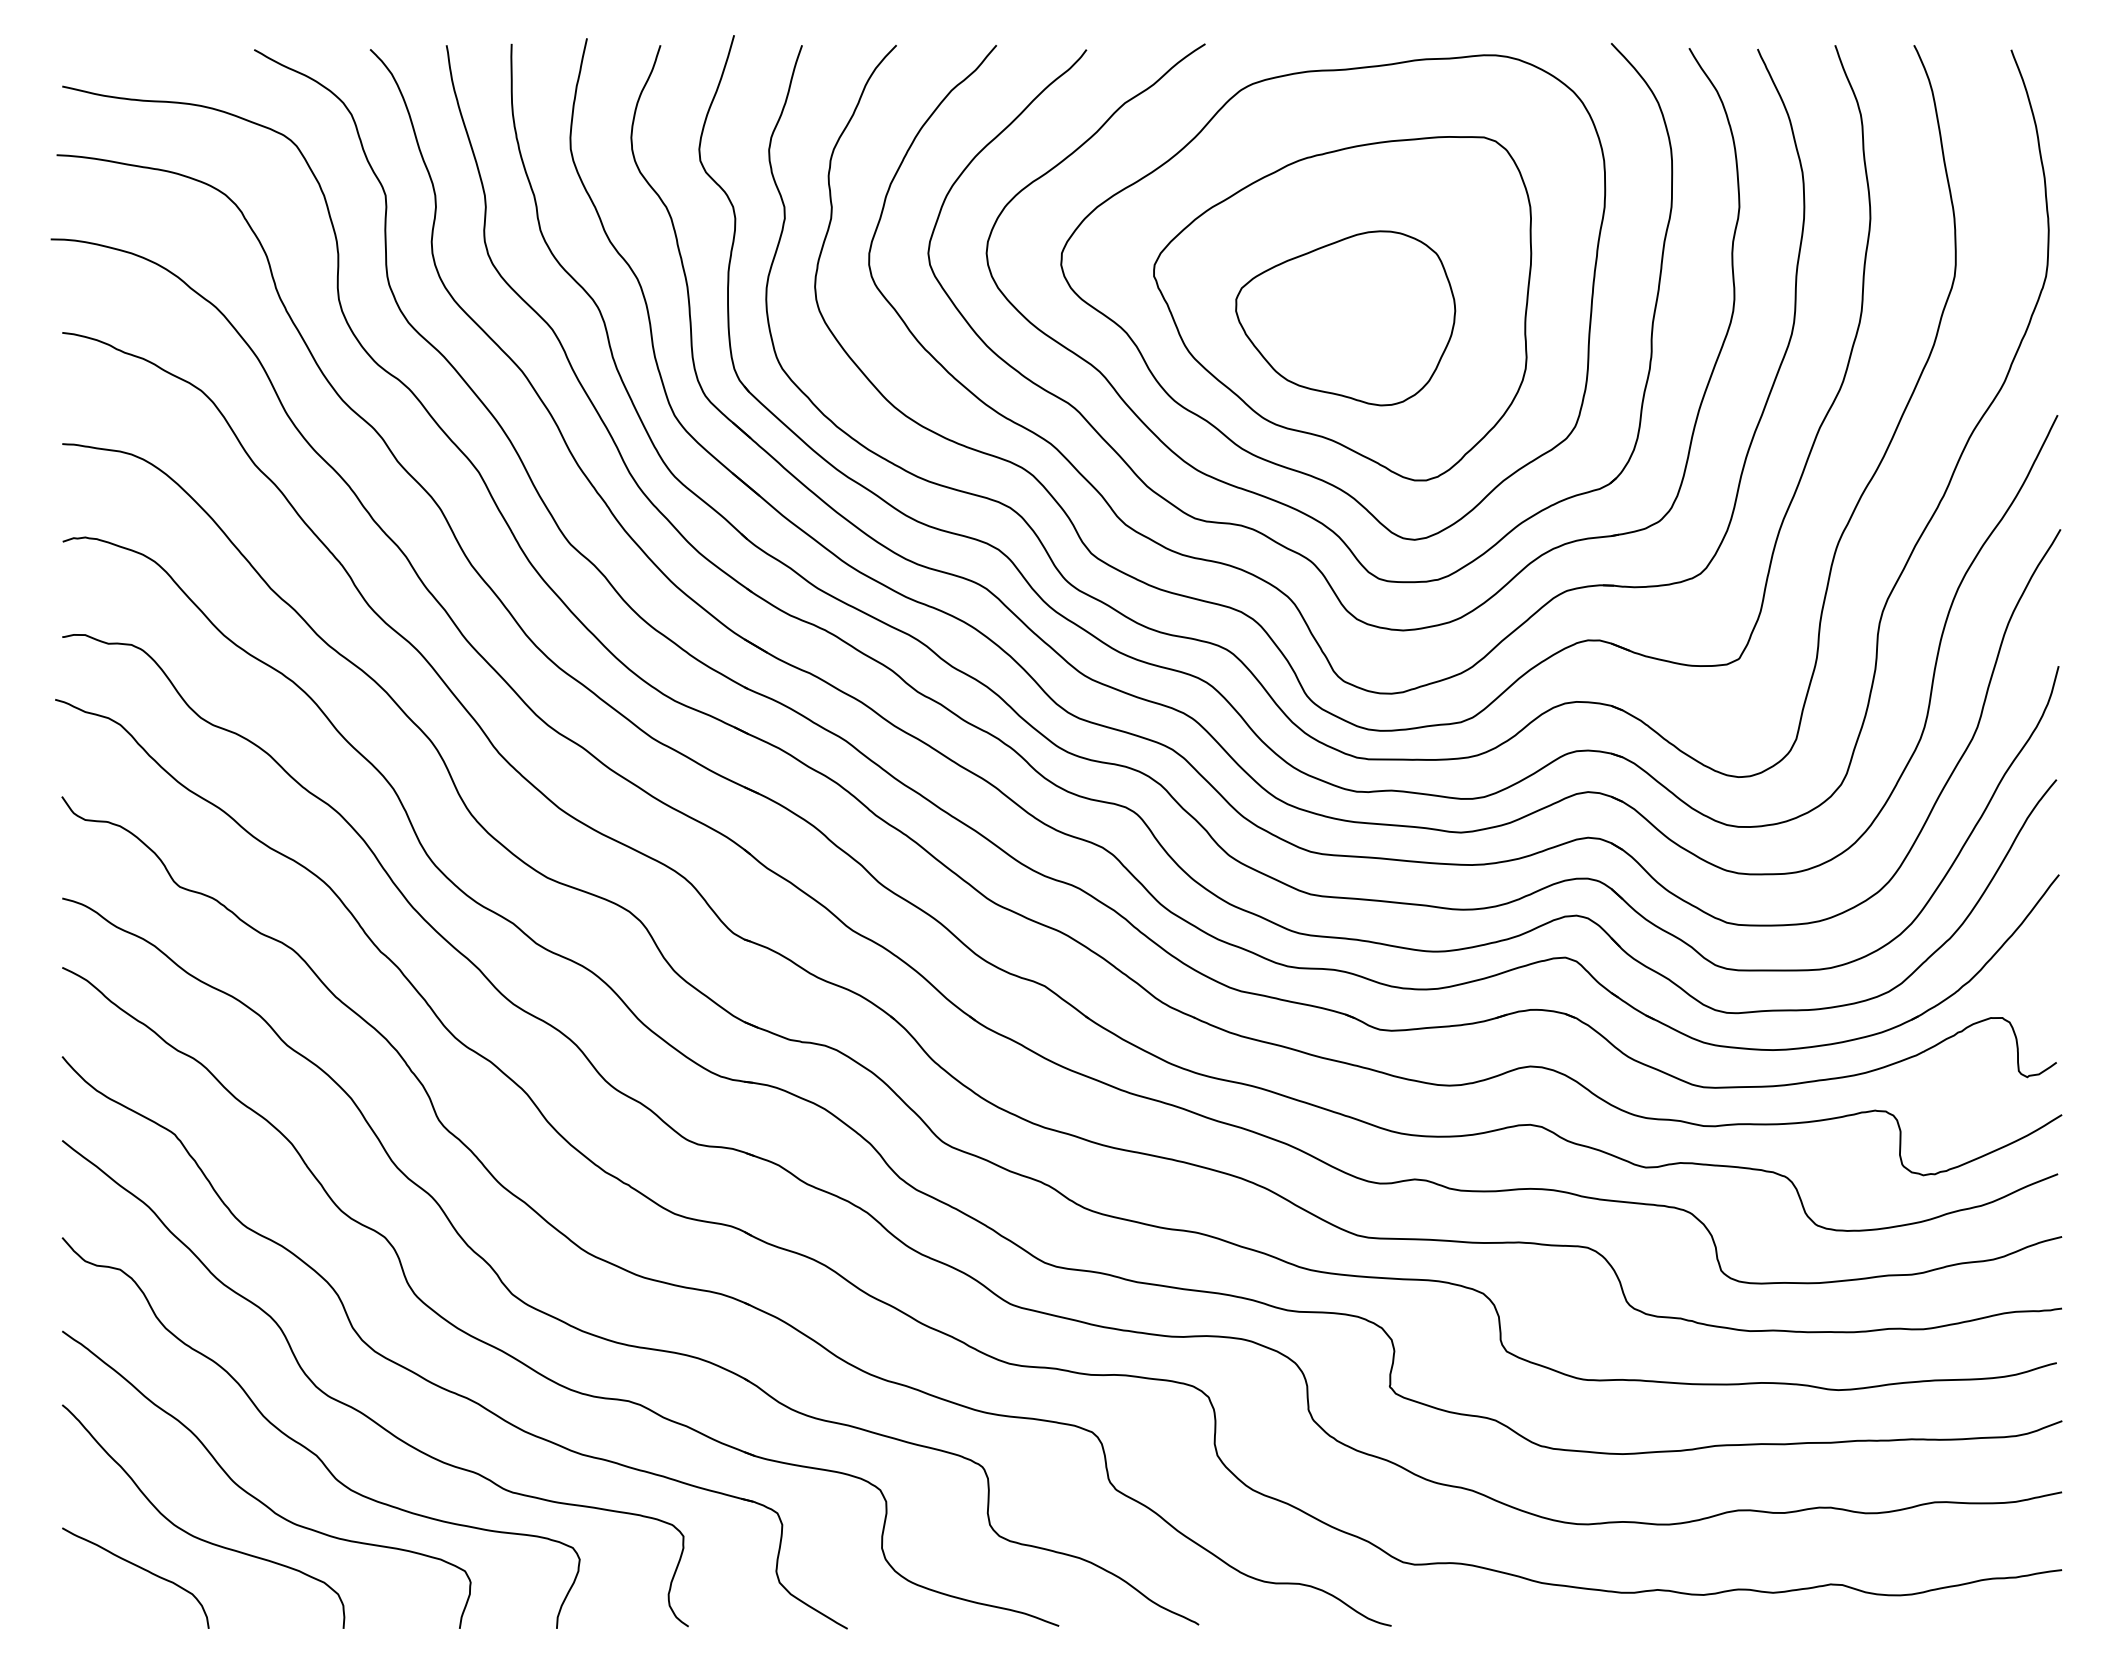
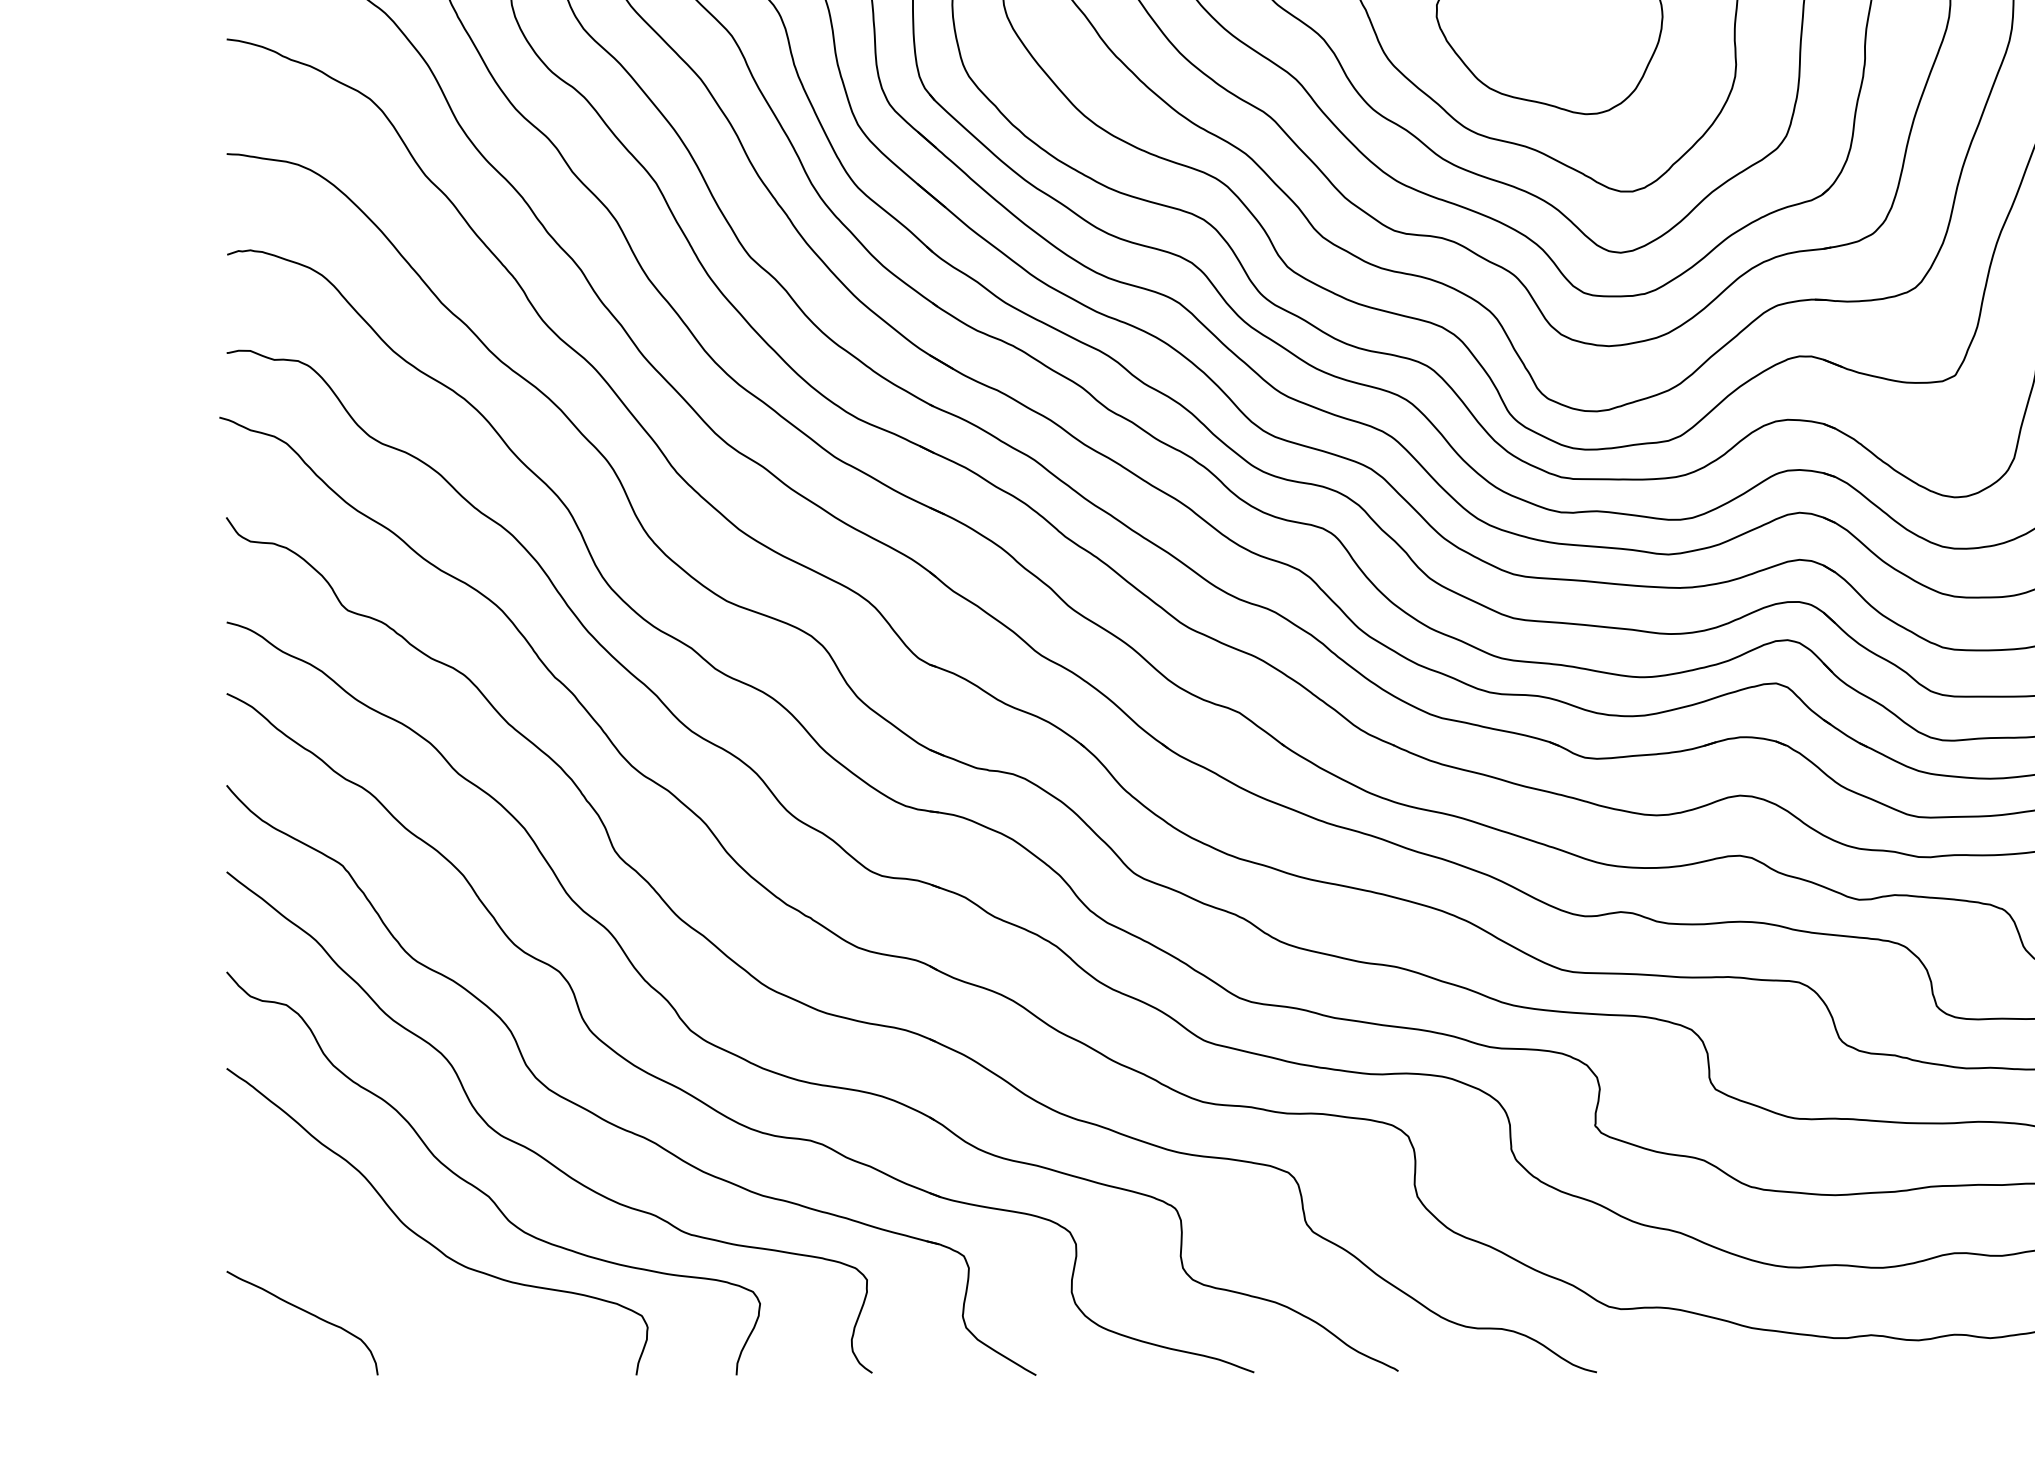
curve: (194, 1535) -> (363, 1279), removed

